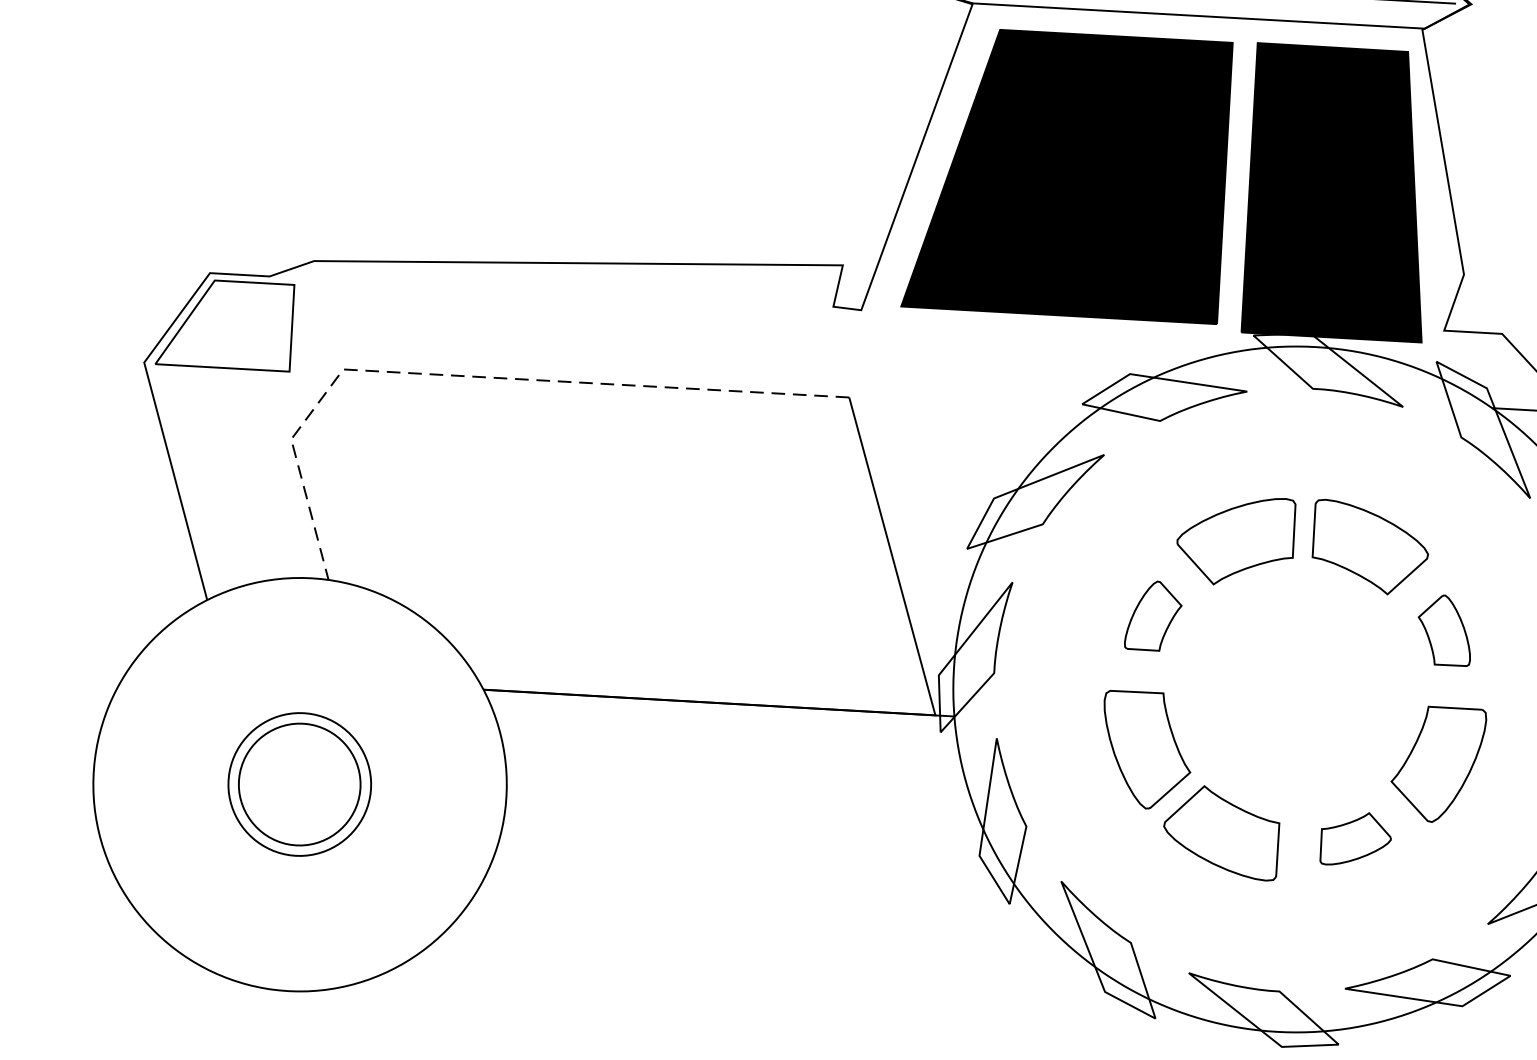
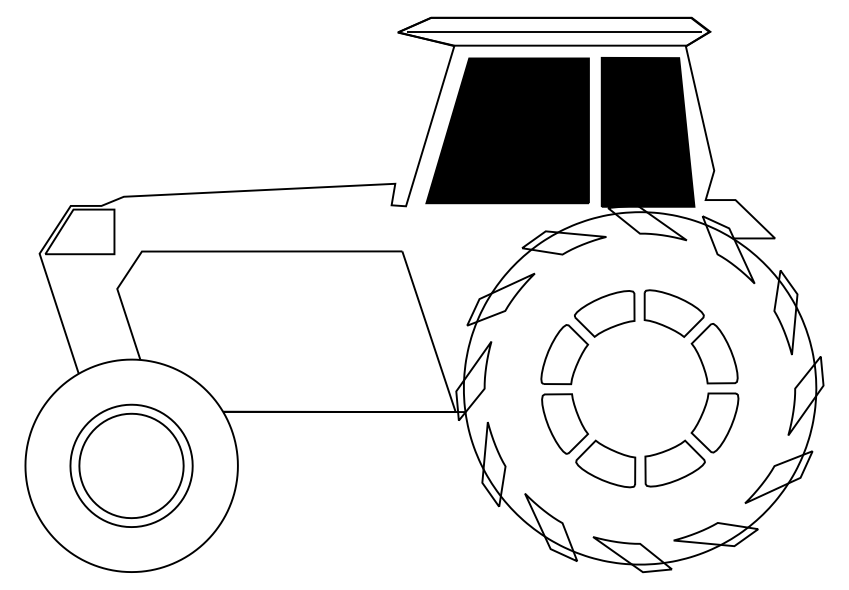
line: (476, 376) -> (210, 251), dashed -> solid
part: (1153, 615) -> (564, 354), size x1.67
part: (1444, 629) -> (714, 353), size x1.67
part: (299, 784) -> (131, 465), size x1.67
part: (1354, 839) -> (674, 463), size x1.67

